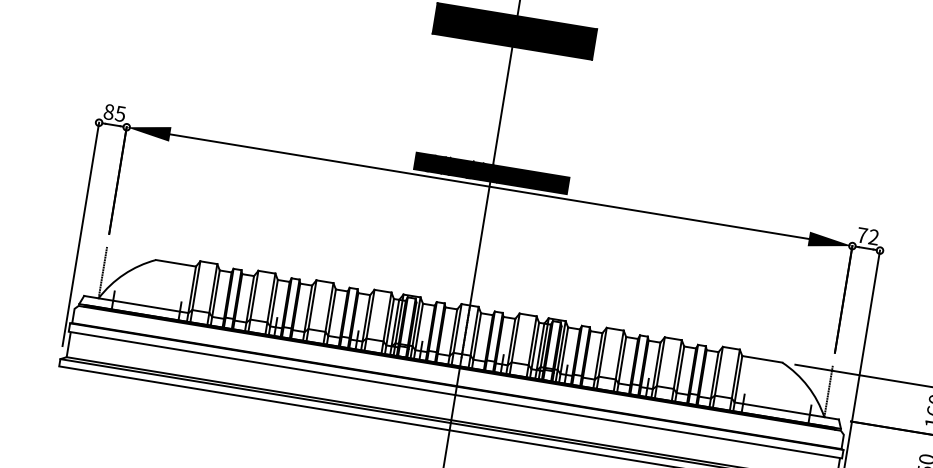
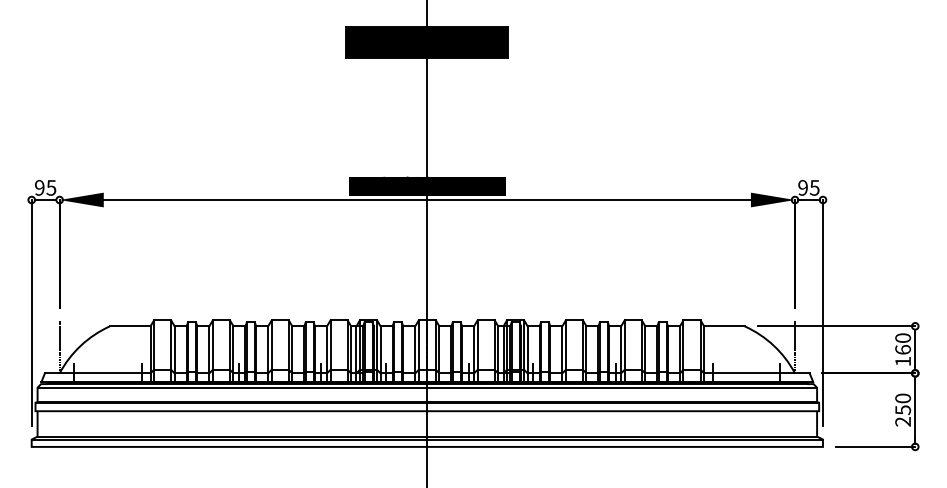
text: (108, 111) -> (39, 187), 85 -> 95
text: (867, 235) -> (808, 187), 72 -> 95
line: (459, 371) -> (427, 387), added

